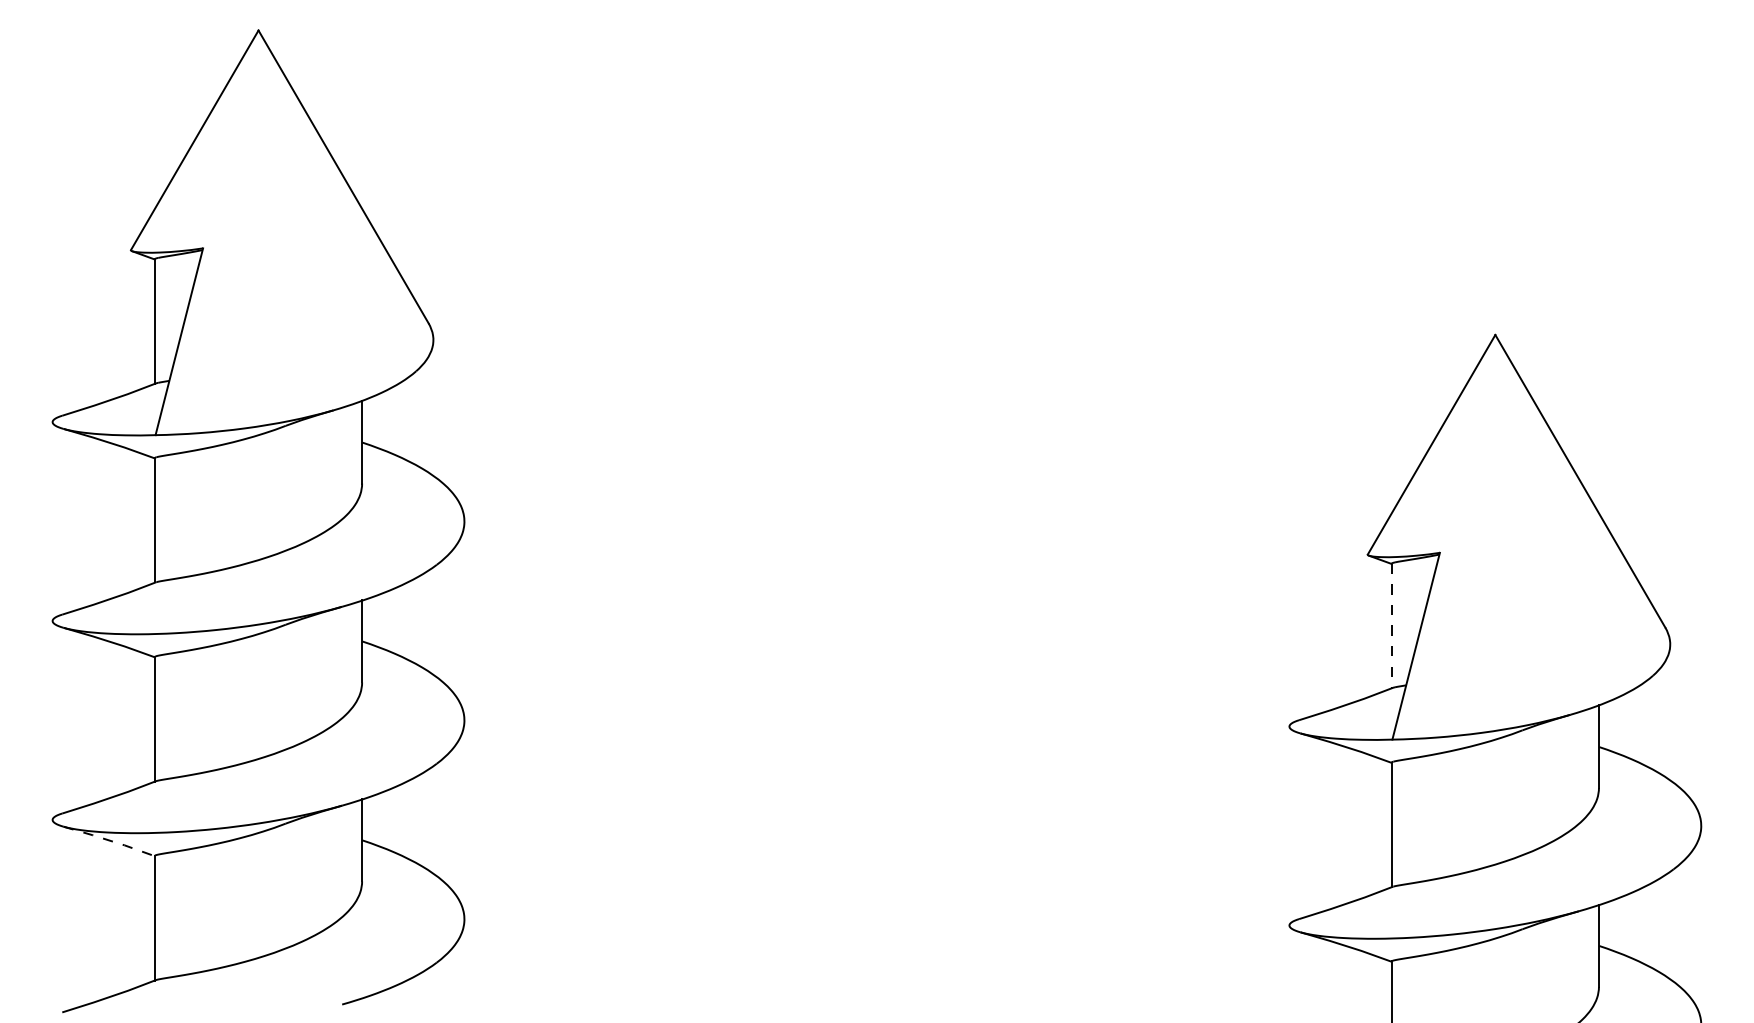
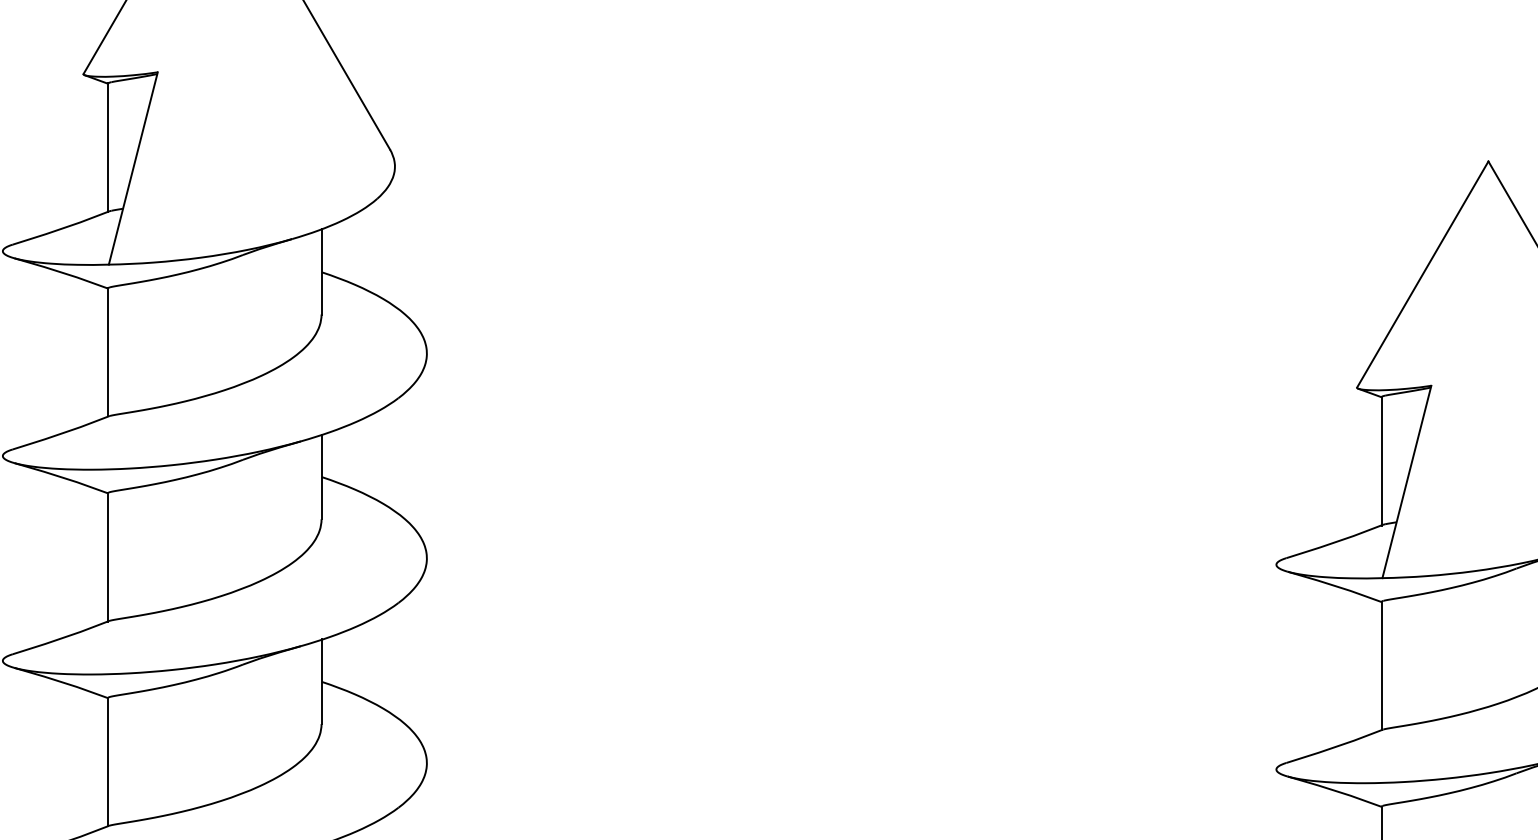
line: (1391, 626) -> (1381, 461), dashed -> solid
line: (109, 840) -> (61, 682), dashed -> solid

